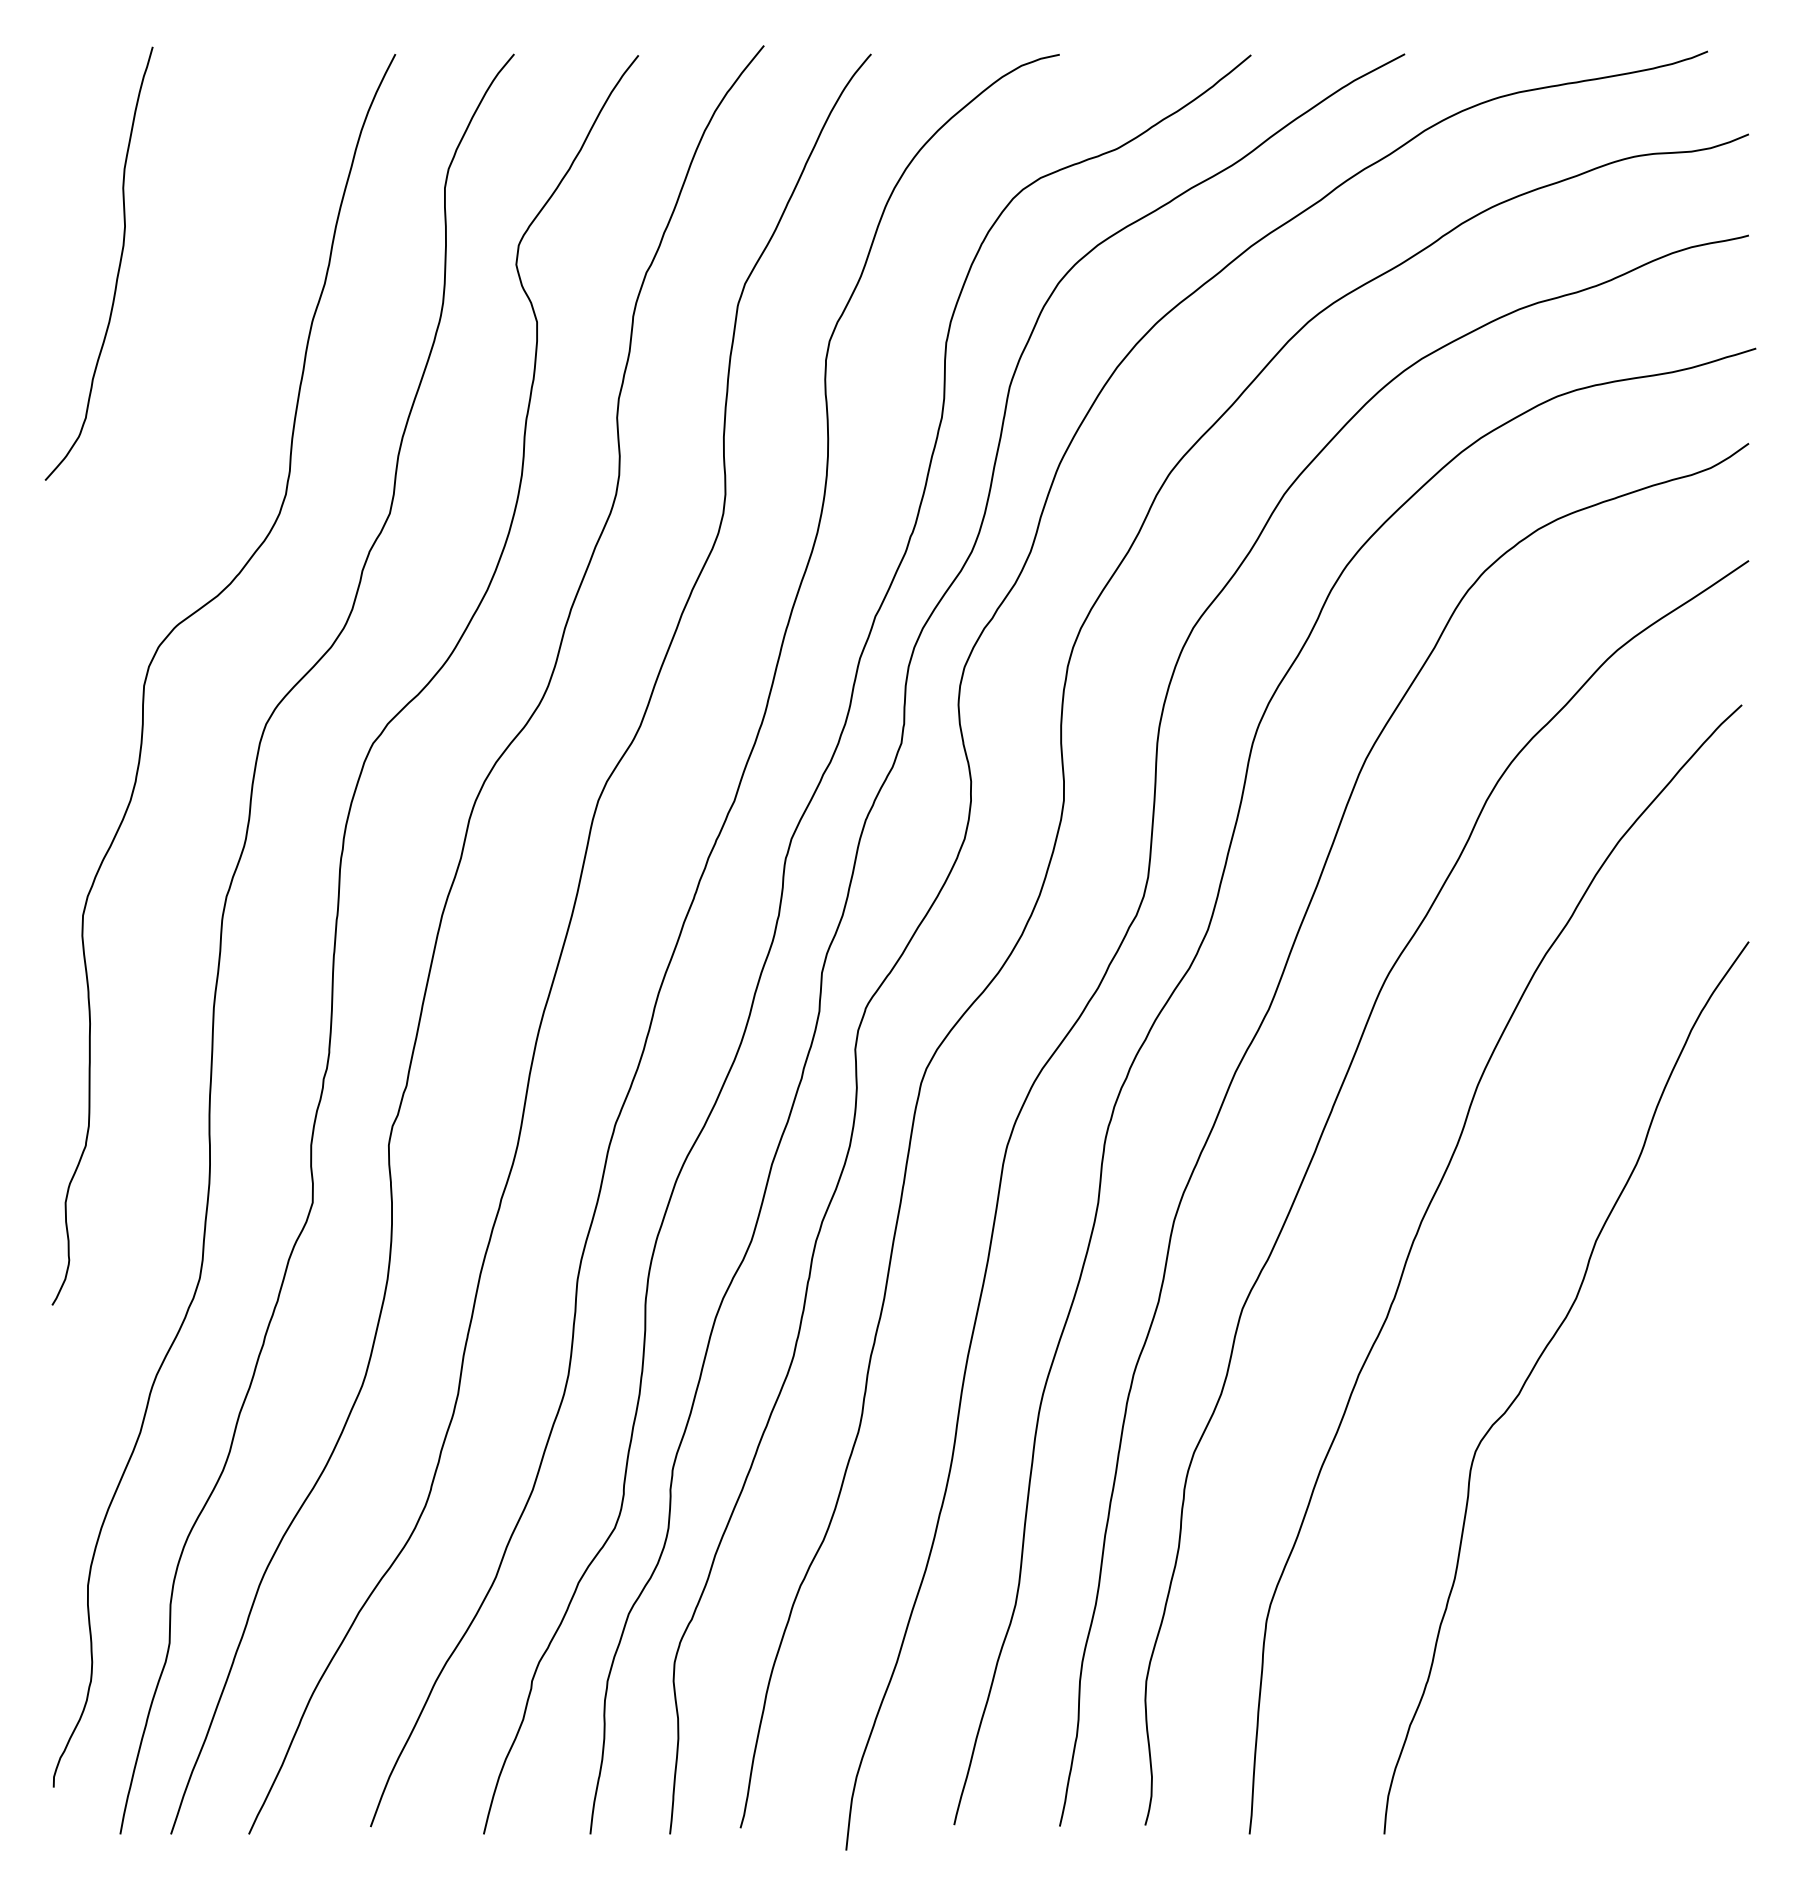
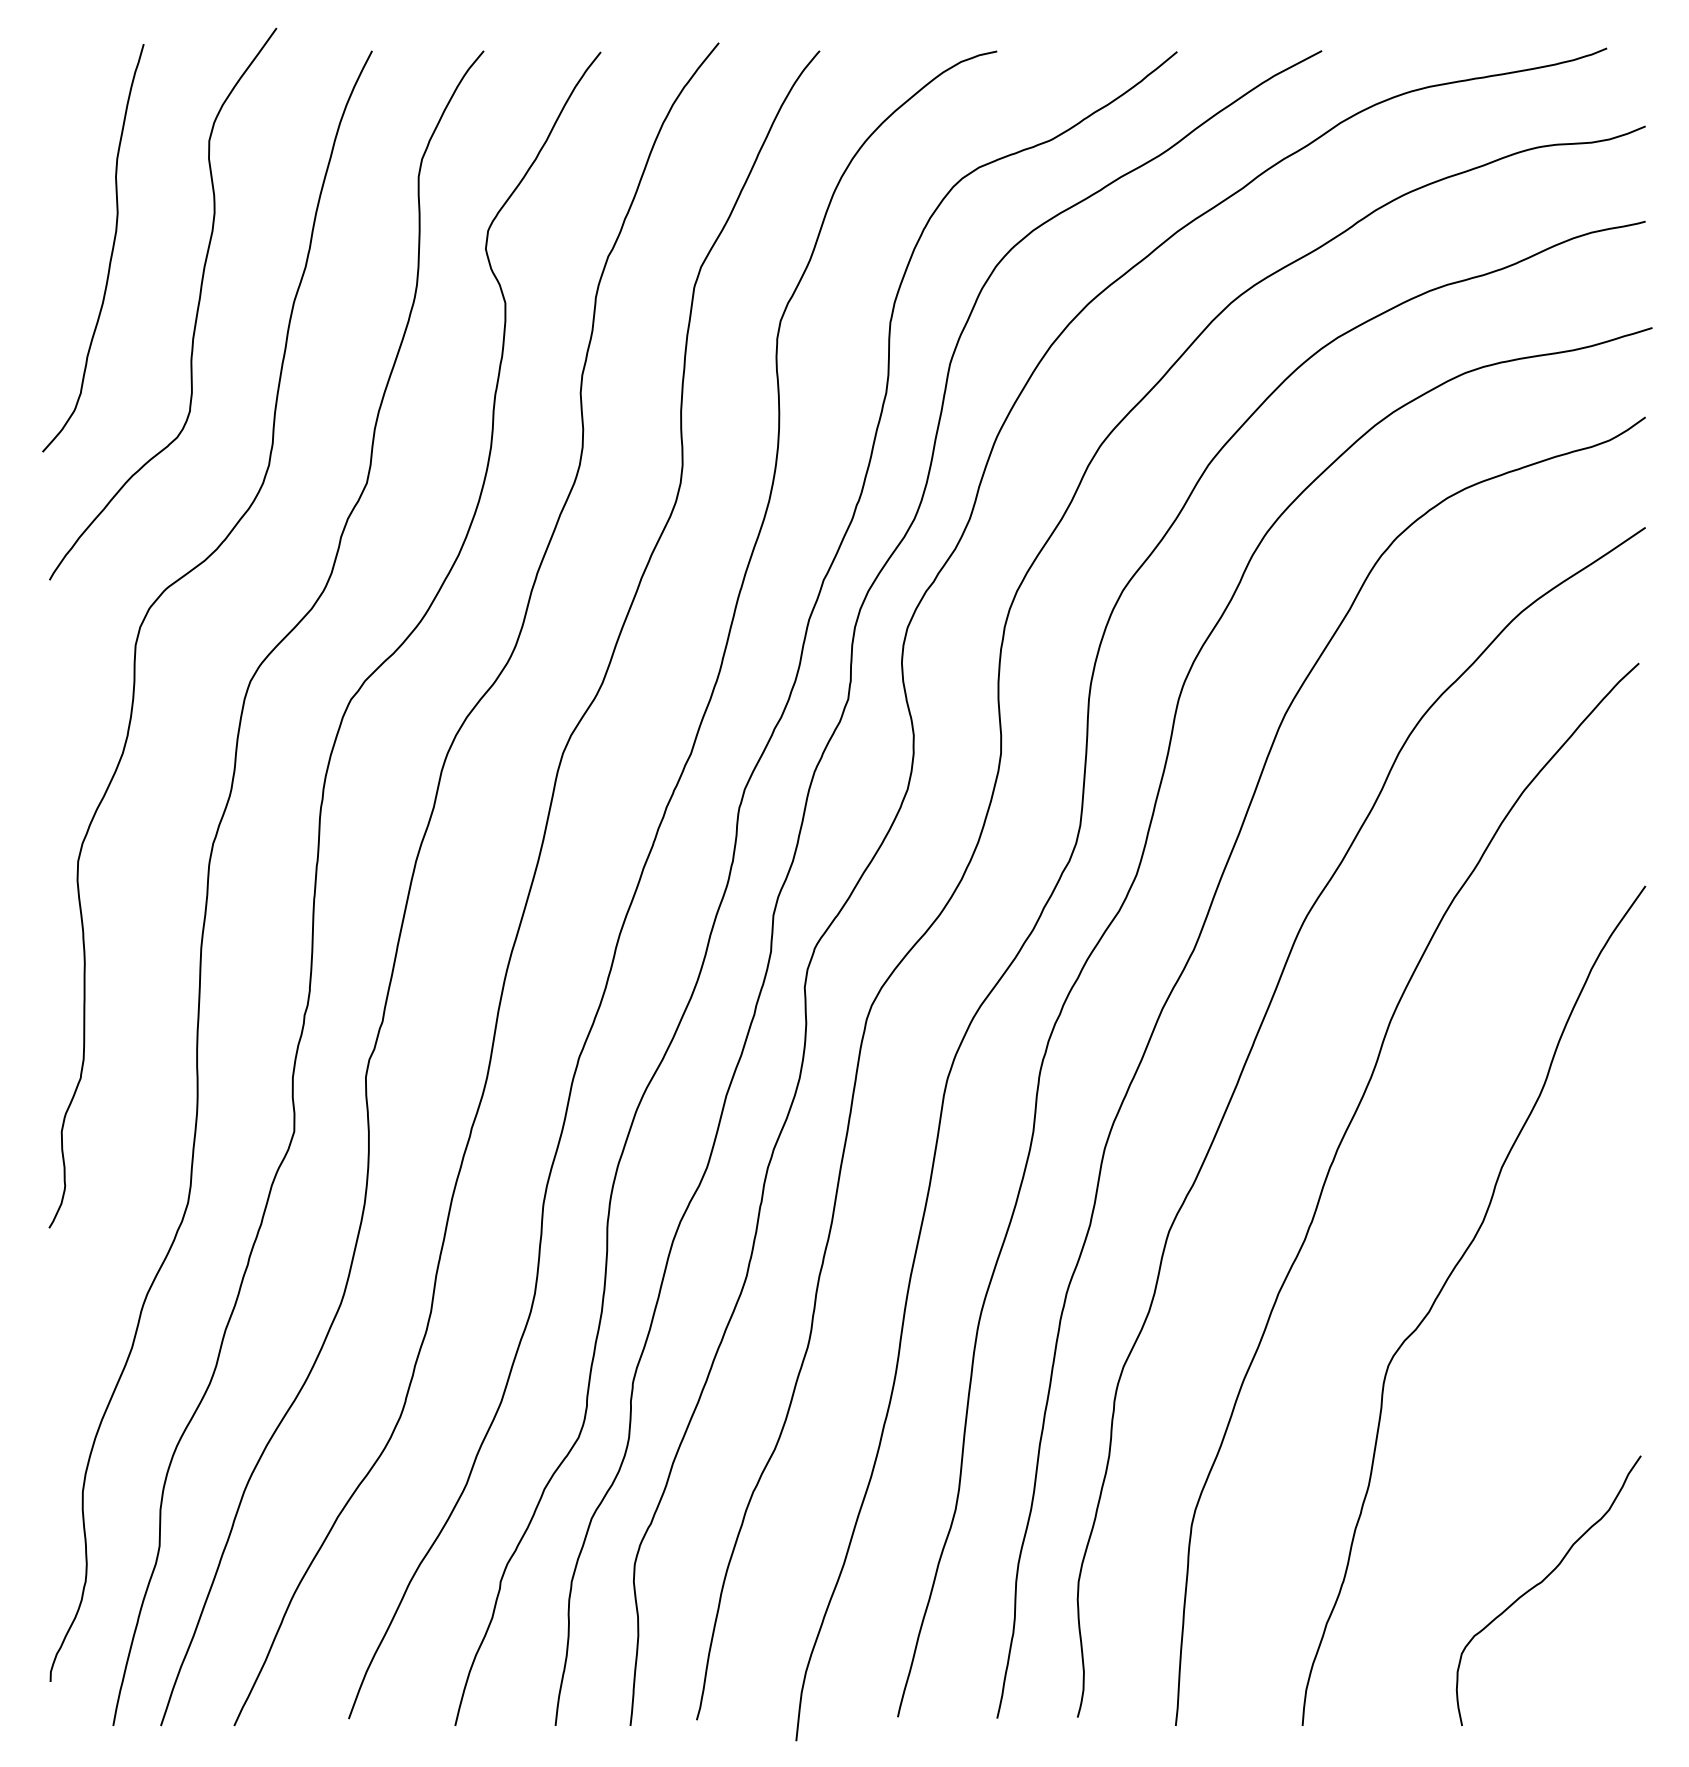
curve: (208, 330) -> (196, 310), added
curve: (1638, 1682) -> (1541, 1583), added

